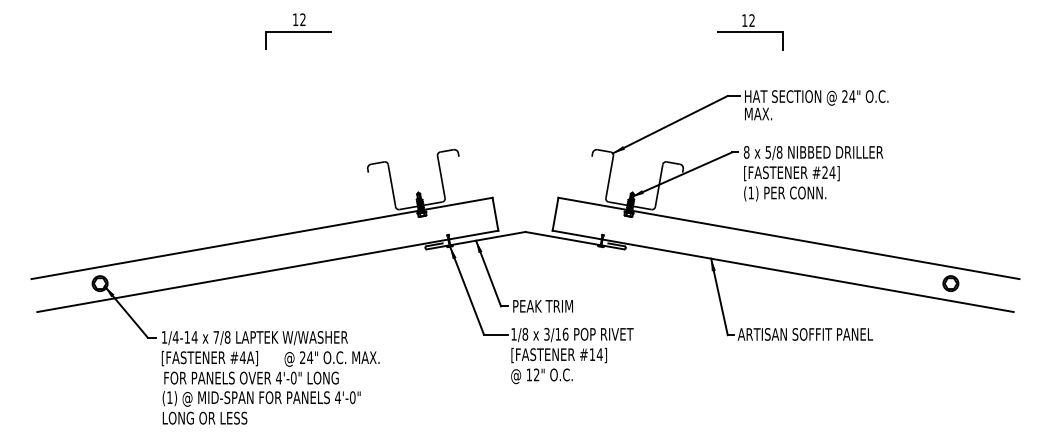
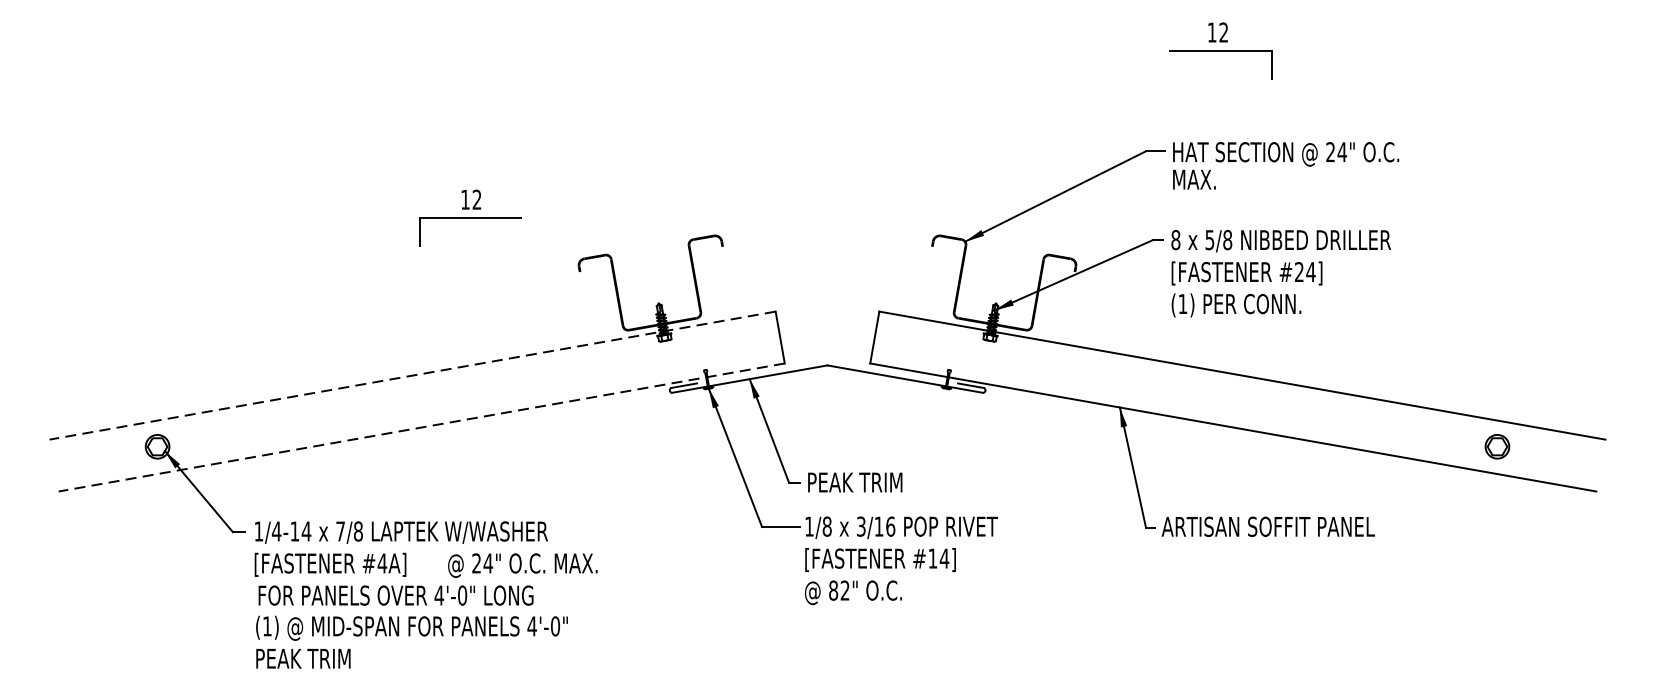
part: (298, 31) -> (469, 218), moved
part: (750, 32) -> (1221, 51), moved
line: (261, 238) -> (411, 375), solid -> dashed
line: (267, 271) -> (421, 427), solid -> dashed
text: (529, 374) -> (833, 589), 12" -> 82"
text: (205, 417) -> (323, 657), LONG OR LESS -> PEAK TRIM

